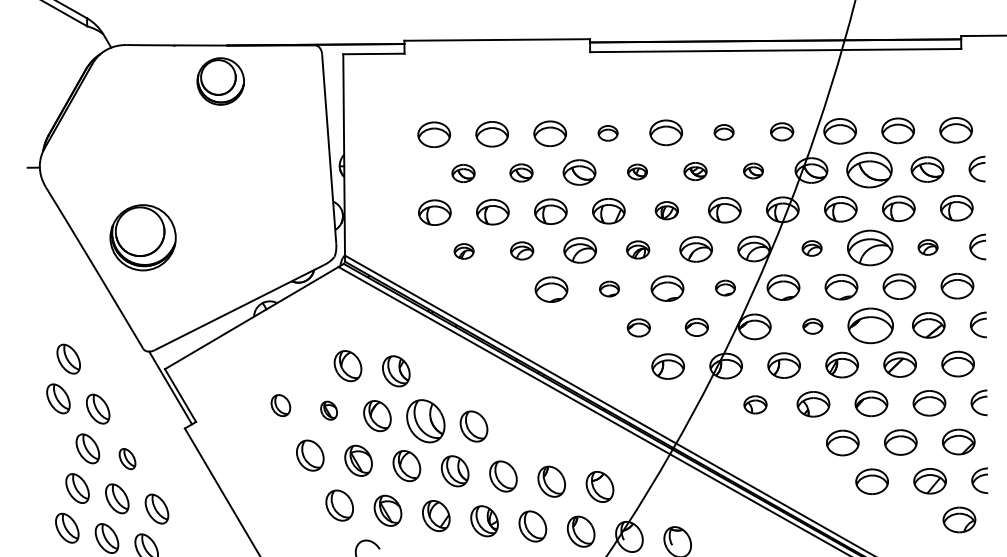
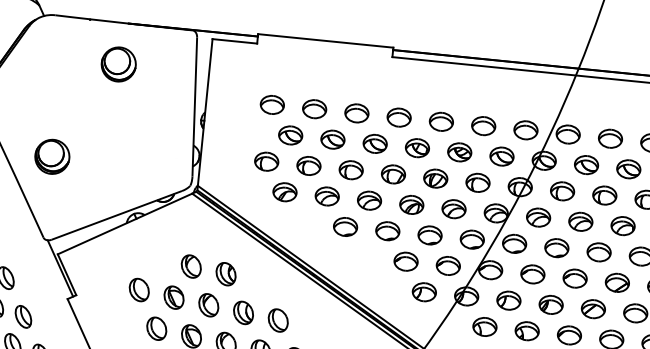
part: (220, 81) -> (118, 64), moved
part: (781, 131) -> (525, 130), size x1.43
part: (723, 132) -> (483, 126), size x1.67
part: (607, 133) -> (398, 117), size x1.67
part: (869, 169) -> (586, 164), size x0.71
part: (753, 170) -> (502, 156), size x1.67
part: (637, 171) -> (417, 147), size x1.67
part: (695, 171) -> (459, 152), size x1.43
part: (521, 172) -> (332, 139), size x1.43
part: (463, 173) -> (290, 135), size x1.43
part: (666, 210) -> (435, 178), size x1.43
part: (143, 237) -> (52, 156), size x0.71
part: (869, 247) -> (580, 221), size x0.71
part: (927, 247) -> (622, 226), size x1.67
part: (811, 248) -> (538, 217), size x1.67
part: (637, 249) -> (411, 204), size x1.43
part: (521, 250) -> (326, 196), size x1.43
part: (463, 251) -> (284, 192), size x1.67
part: (725, 287) -> (472, 239), size x1.67
part: (609, 288) -> (387, 230), size x1.67
part: (870, 325) -> (574, 278), size x0.71
part: (812, 326) -> (532, 274), size x1.67
part: (638, 327) -> (405, 261), size x1.43
part: (696, 327) -> (448, 266), size x1.43
part: (755, 404) -> (484, 326), size x1.43
part: (280, 405) -> (139, 289), size x1.43
part: (328, 410) -> (173, 297), size x1.67
part: (425, 421) -> (243, 313), size x0.71
part: (127, 458) -> (23, 316), size x1.43

